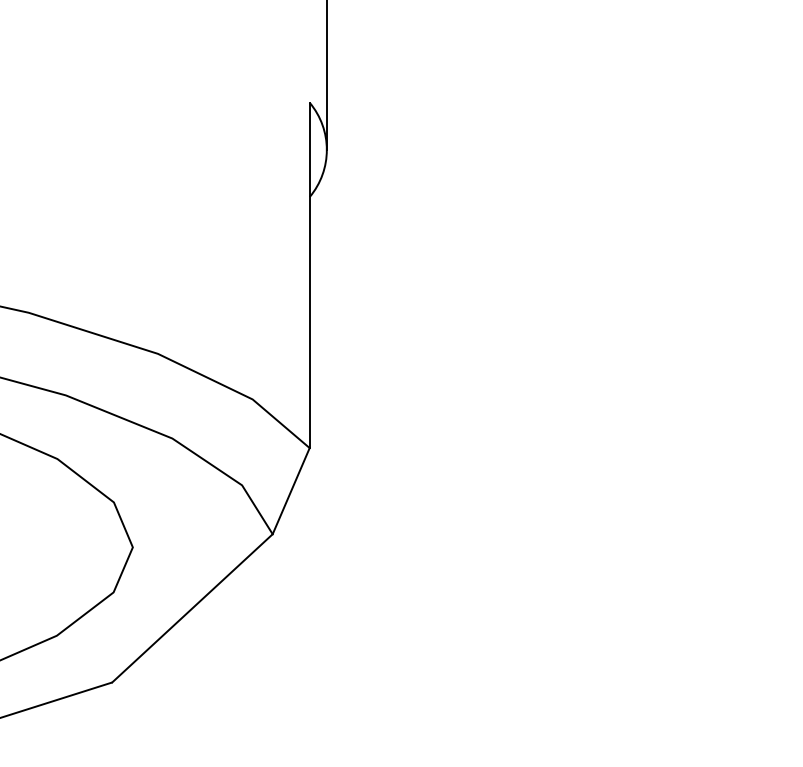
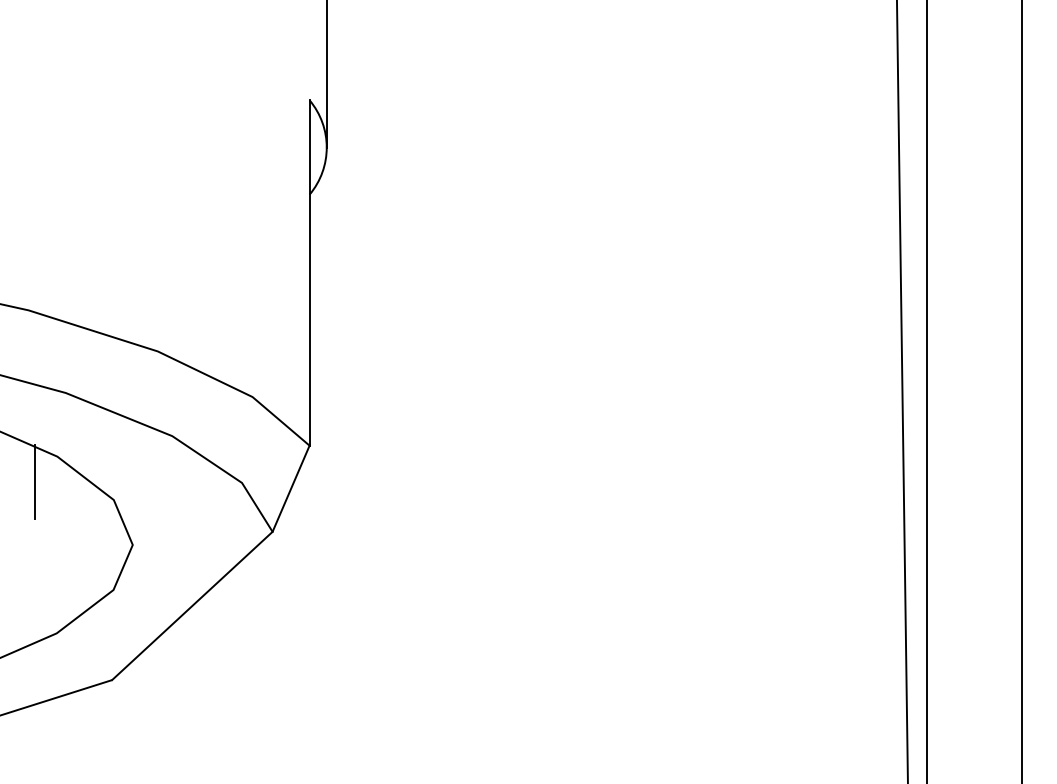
line: (35, 484) -> (35, 482), added

